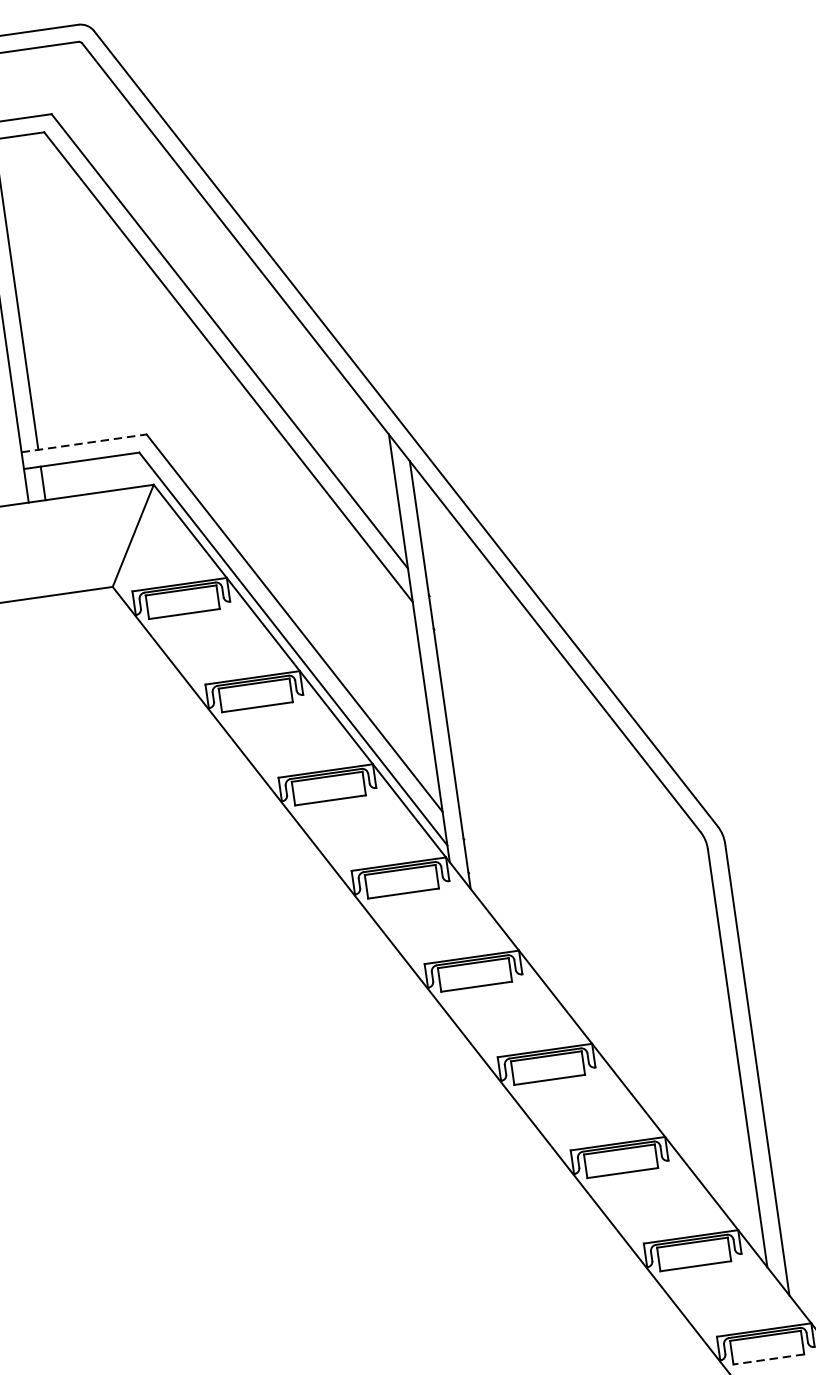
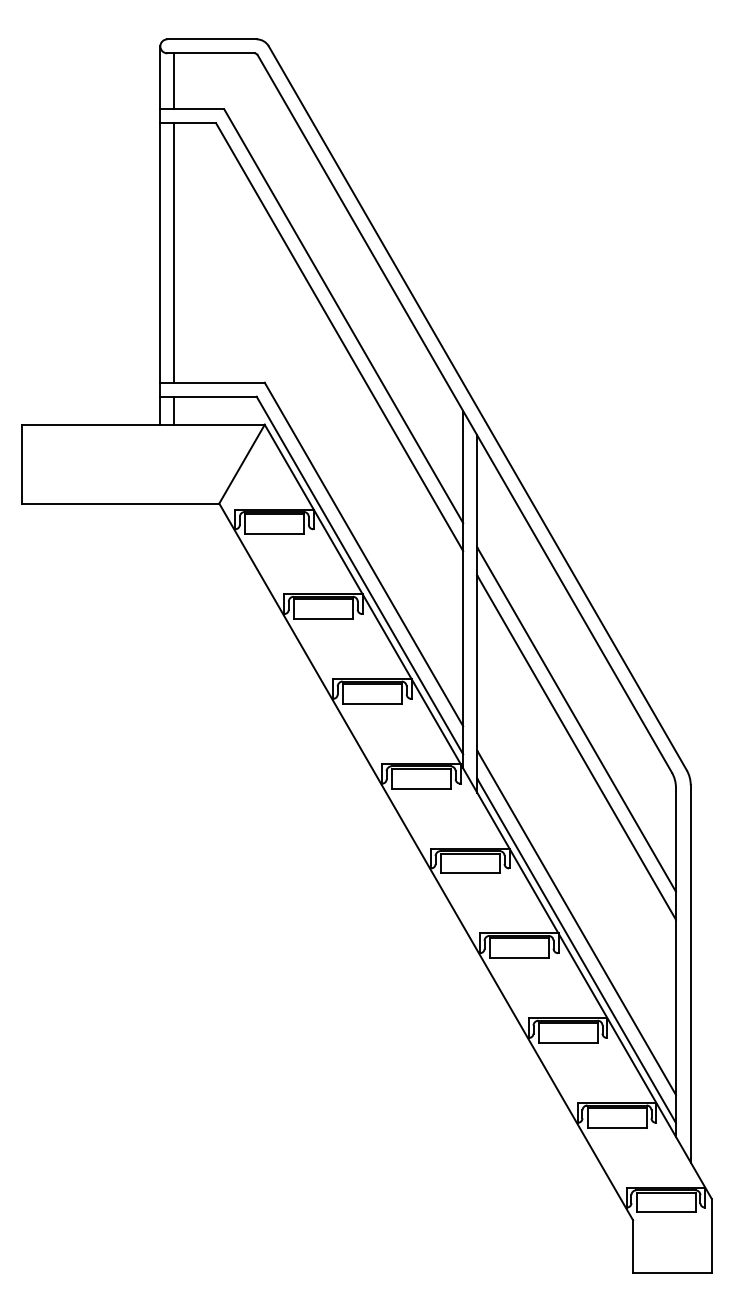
line: (85, 442) -> (213, 382), dashed -> solid
line: (577, 784) -> (576, 719), added
line: (581, 818) -> (576, 747), added
line: (611, 1027) -> (576, 922), added
line: (616, 1061) -> (576, 950), added
line: (768, 1359) -> (666, 1212), dashed -> solid

